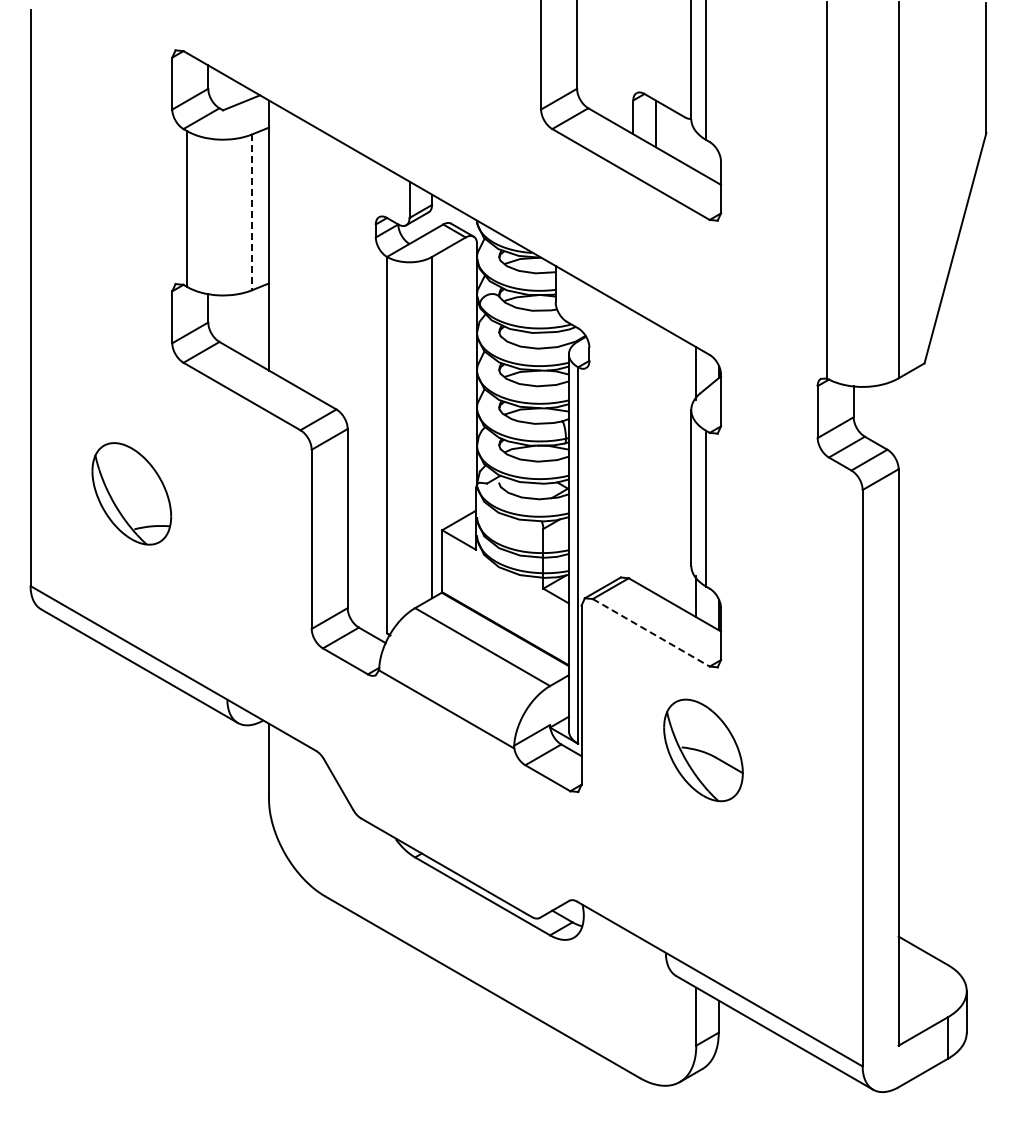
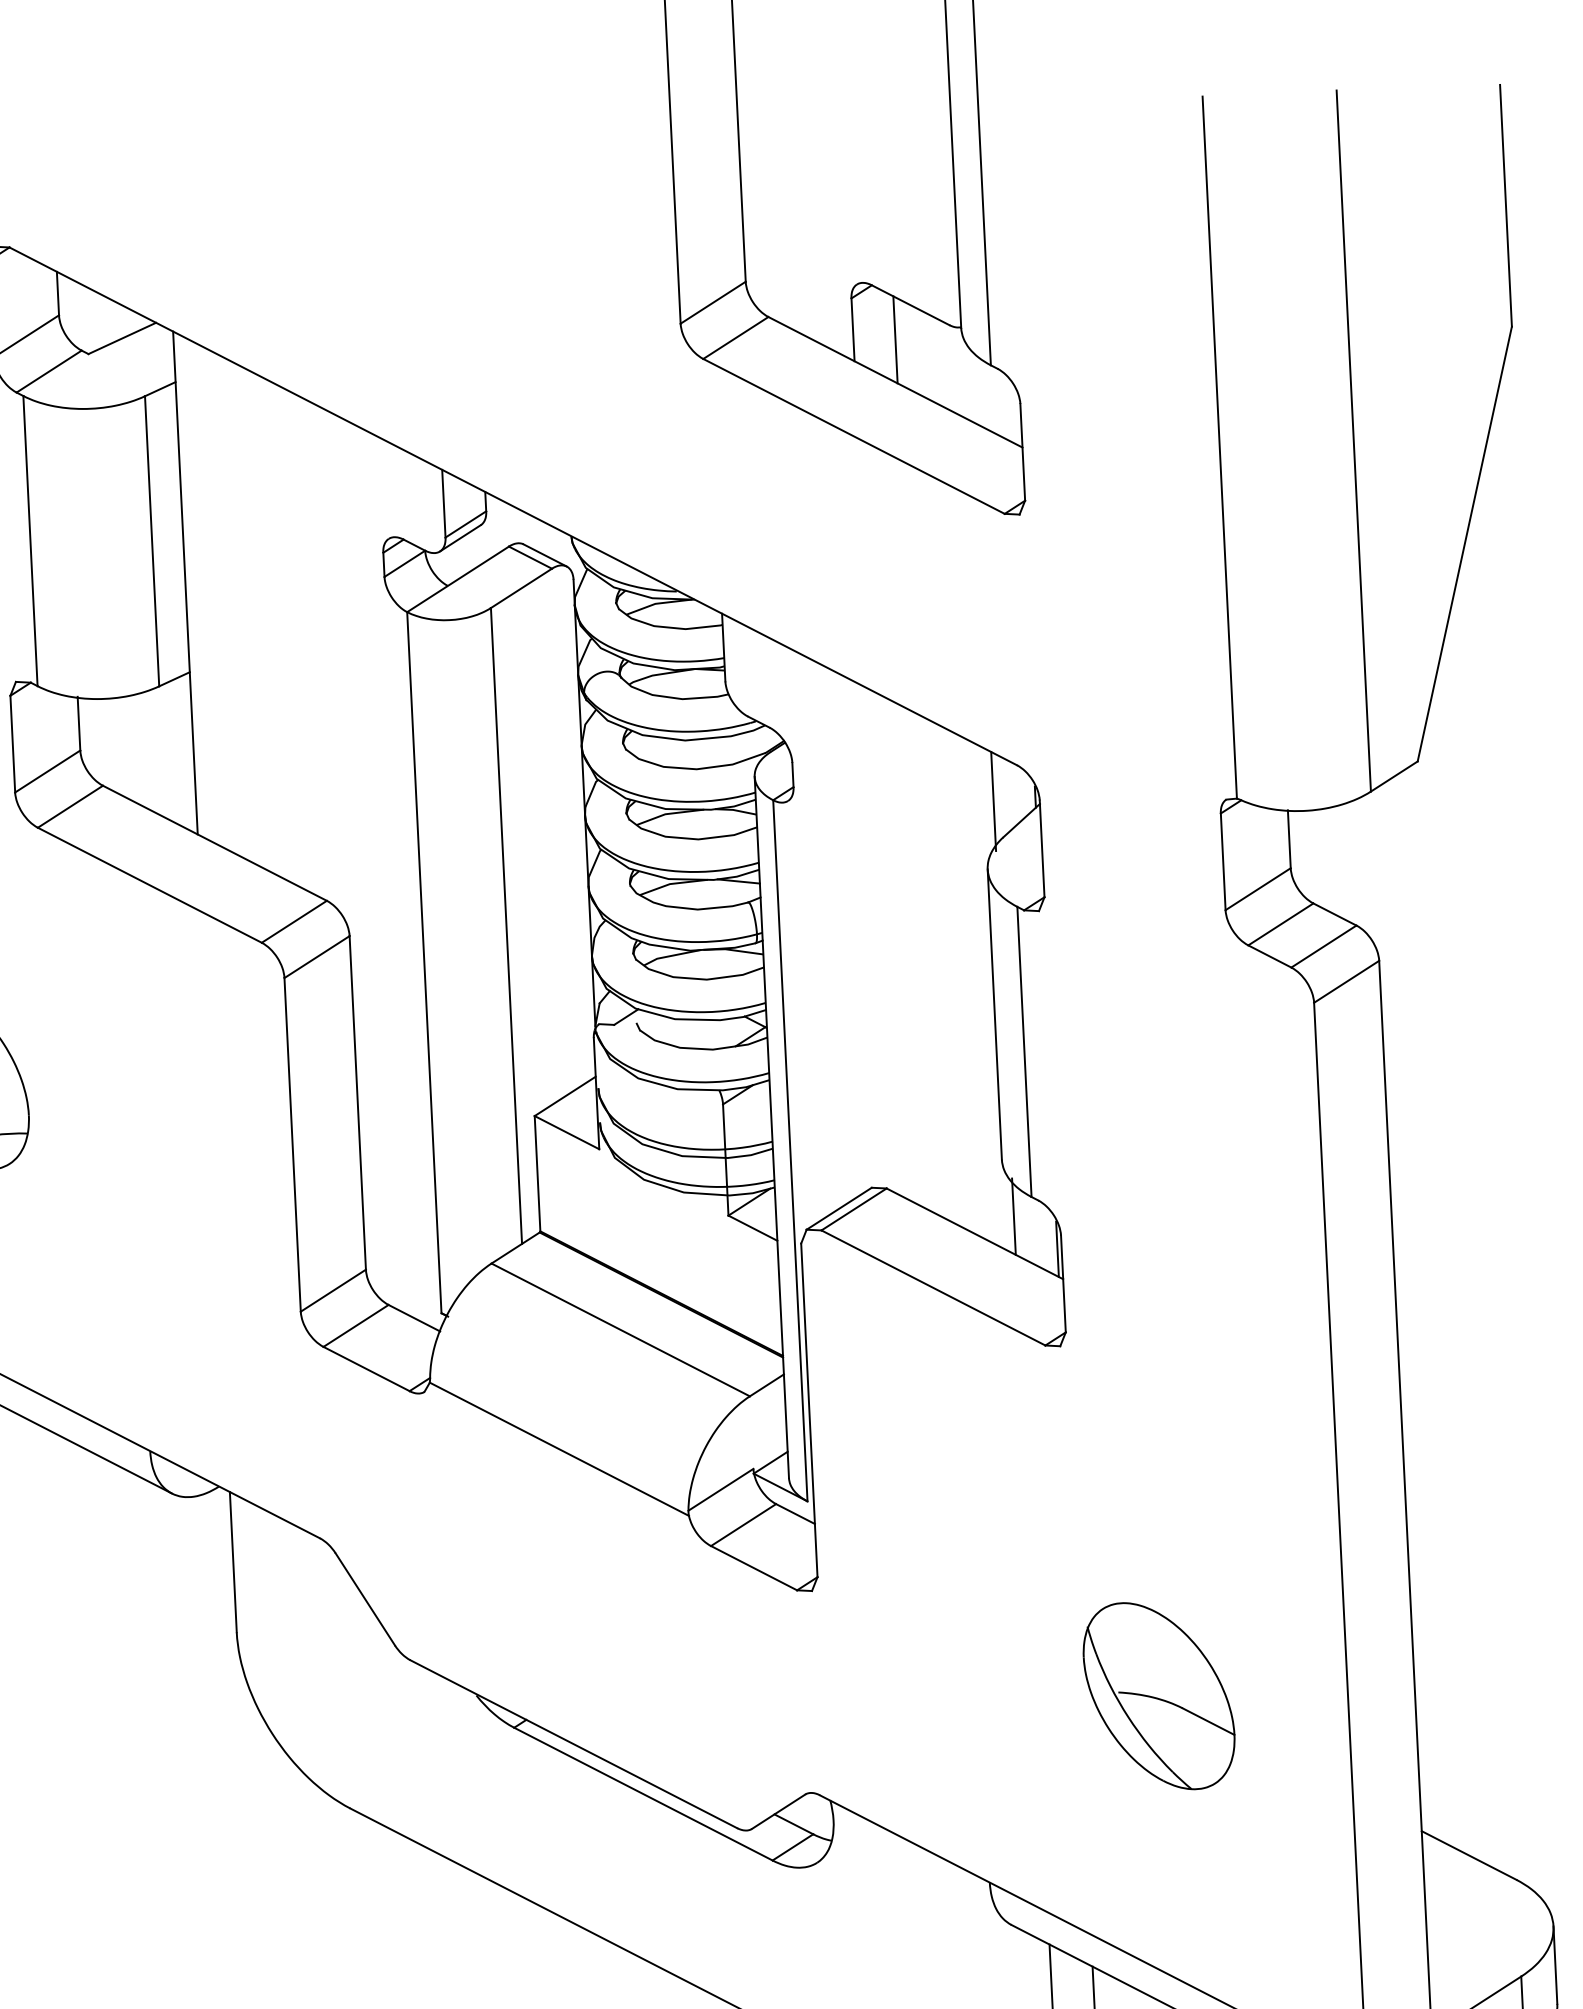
line: (252, 212) -> (152, 541), dashed -> solid
line: (651, 632) -> (933, 1287), dashed -> solid
part: (703, 750) -> (1159, 1696), moved

